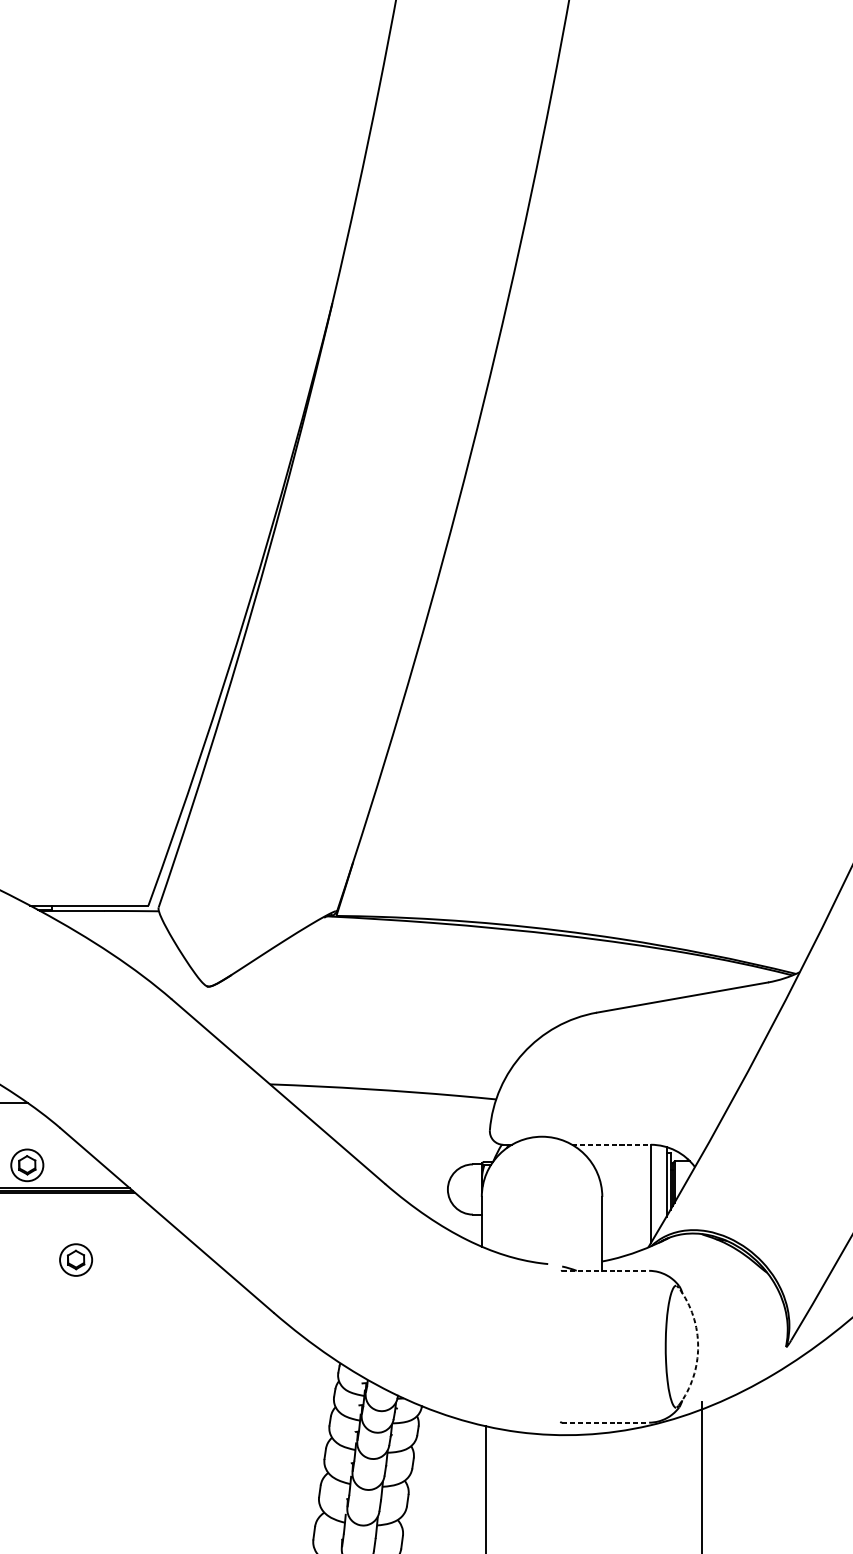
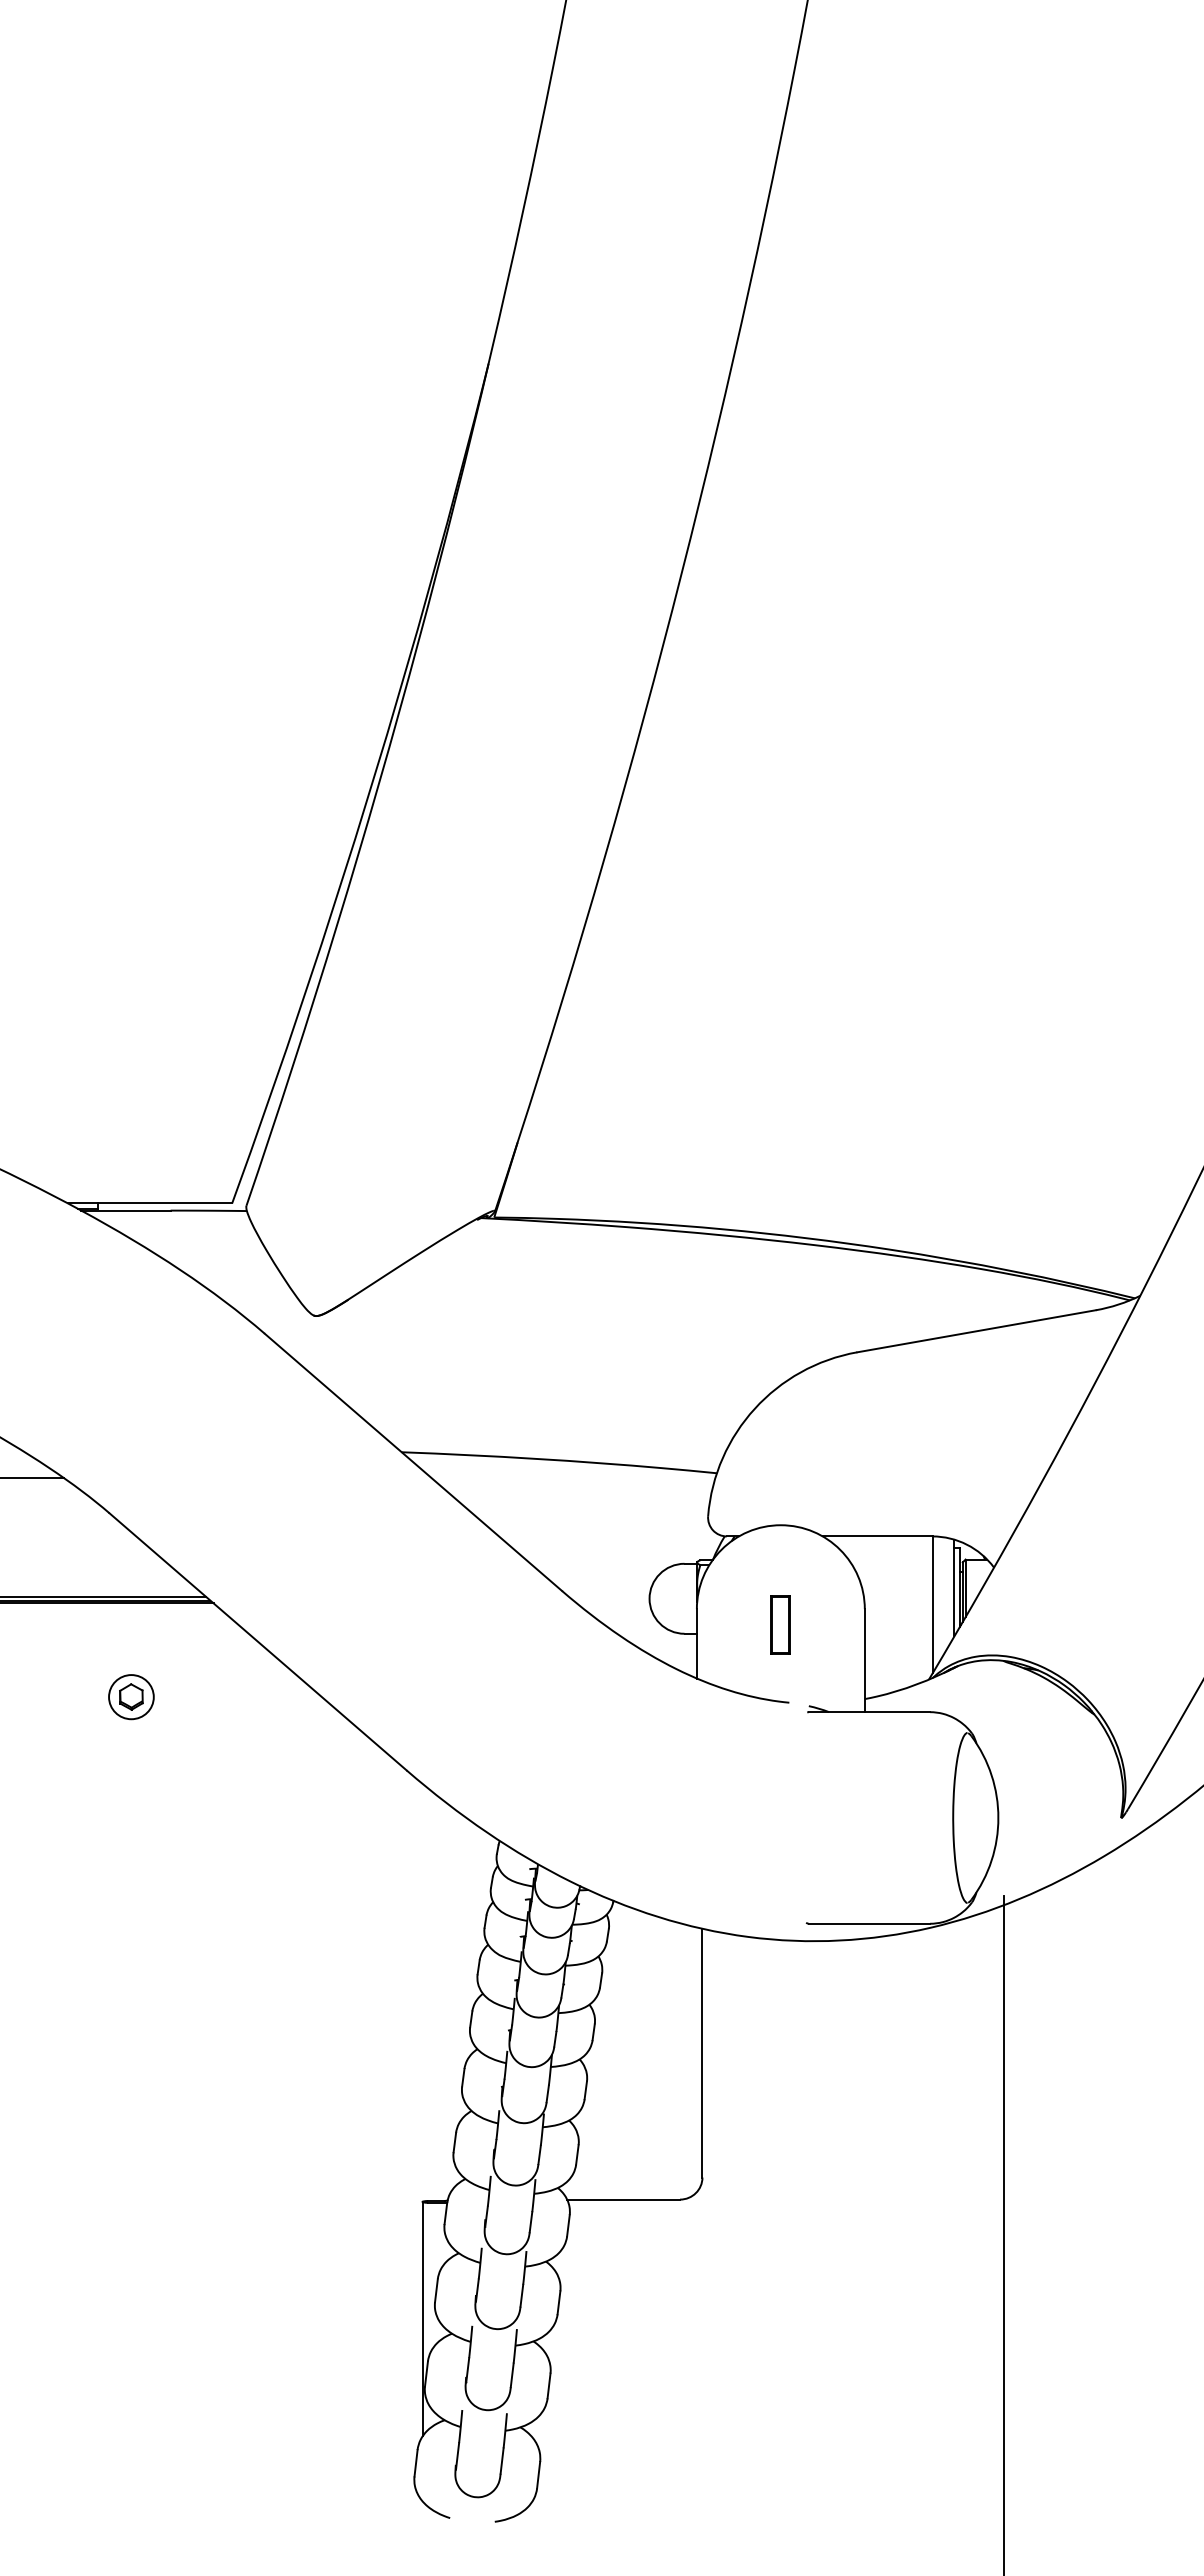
line: (611, 1144) -> (877, 1536), dashed -> solid
part: (27, 1165) -> (63, 1565), removed
part: (541, 1207) -> (780, 1624), added
line: (605, 1271) -> (869, 1712), dashed -> solid
arc: (698, 1346) -> (998, 1817), dashed -> solid
line: (605, 1422) -> (869, 1923), dashed -> solid

